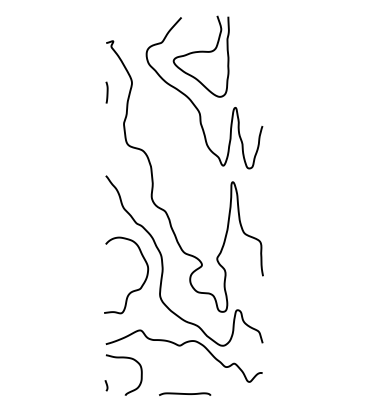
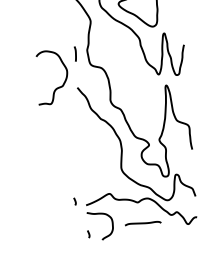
line: (106, 92) -> (75, 53), moved
curve: (132, 290) -> (57, 87), moved
curve: (90, 337) -> (75, 201), added
line: (185, 393) -> (143, 222), moved

